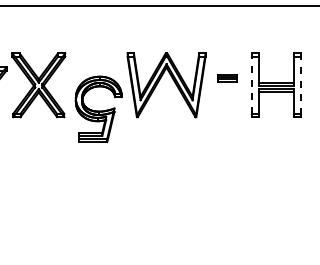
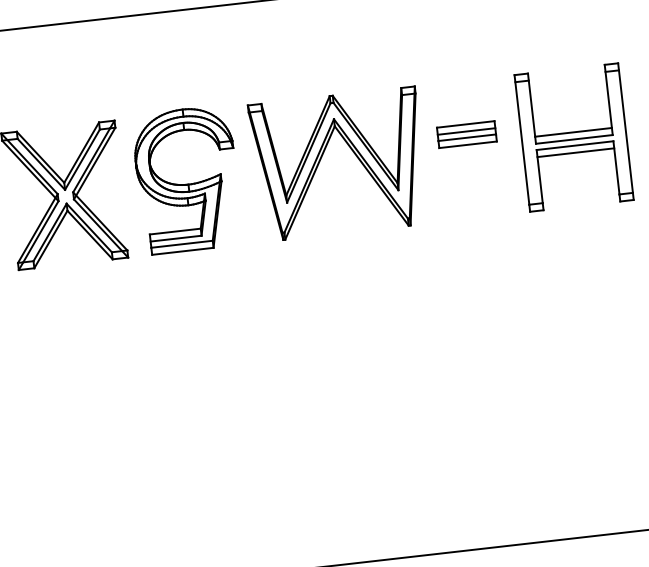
part: (227, 77) -> (467, 132), size x1.43
line: (252, 83) -> (522, 139), dashed -> solid
line: (300, 84) -> (625, 130), dashed -> solid
part: (98, 109) -> (186, 180), moved

